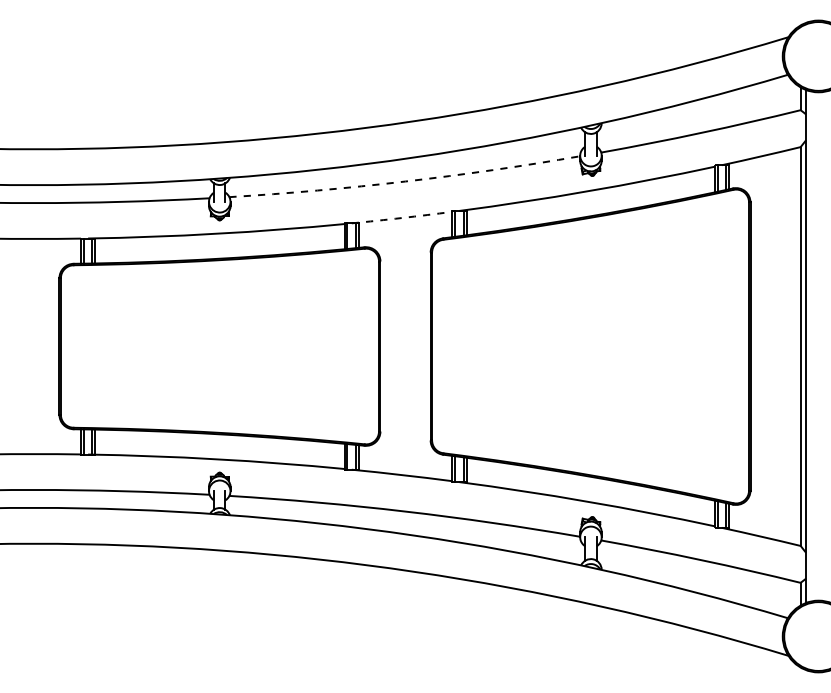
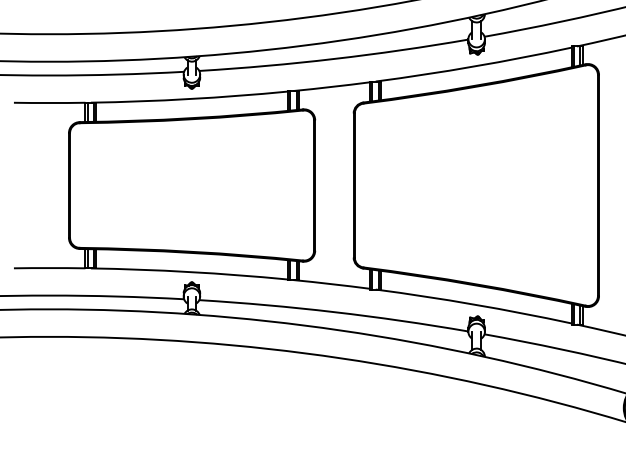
arc: (405, 181) -> (334, 58), dashed -> solid
arc: (402, 218) -> (332, 87), dashed -> solid

